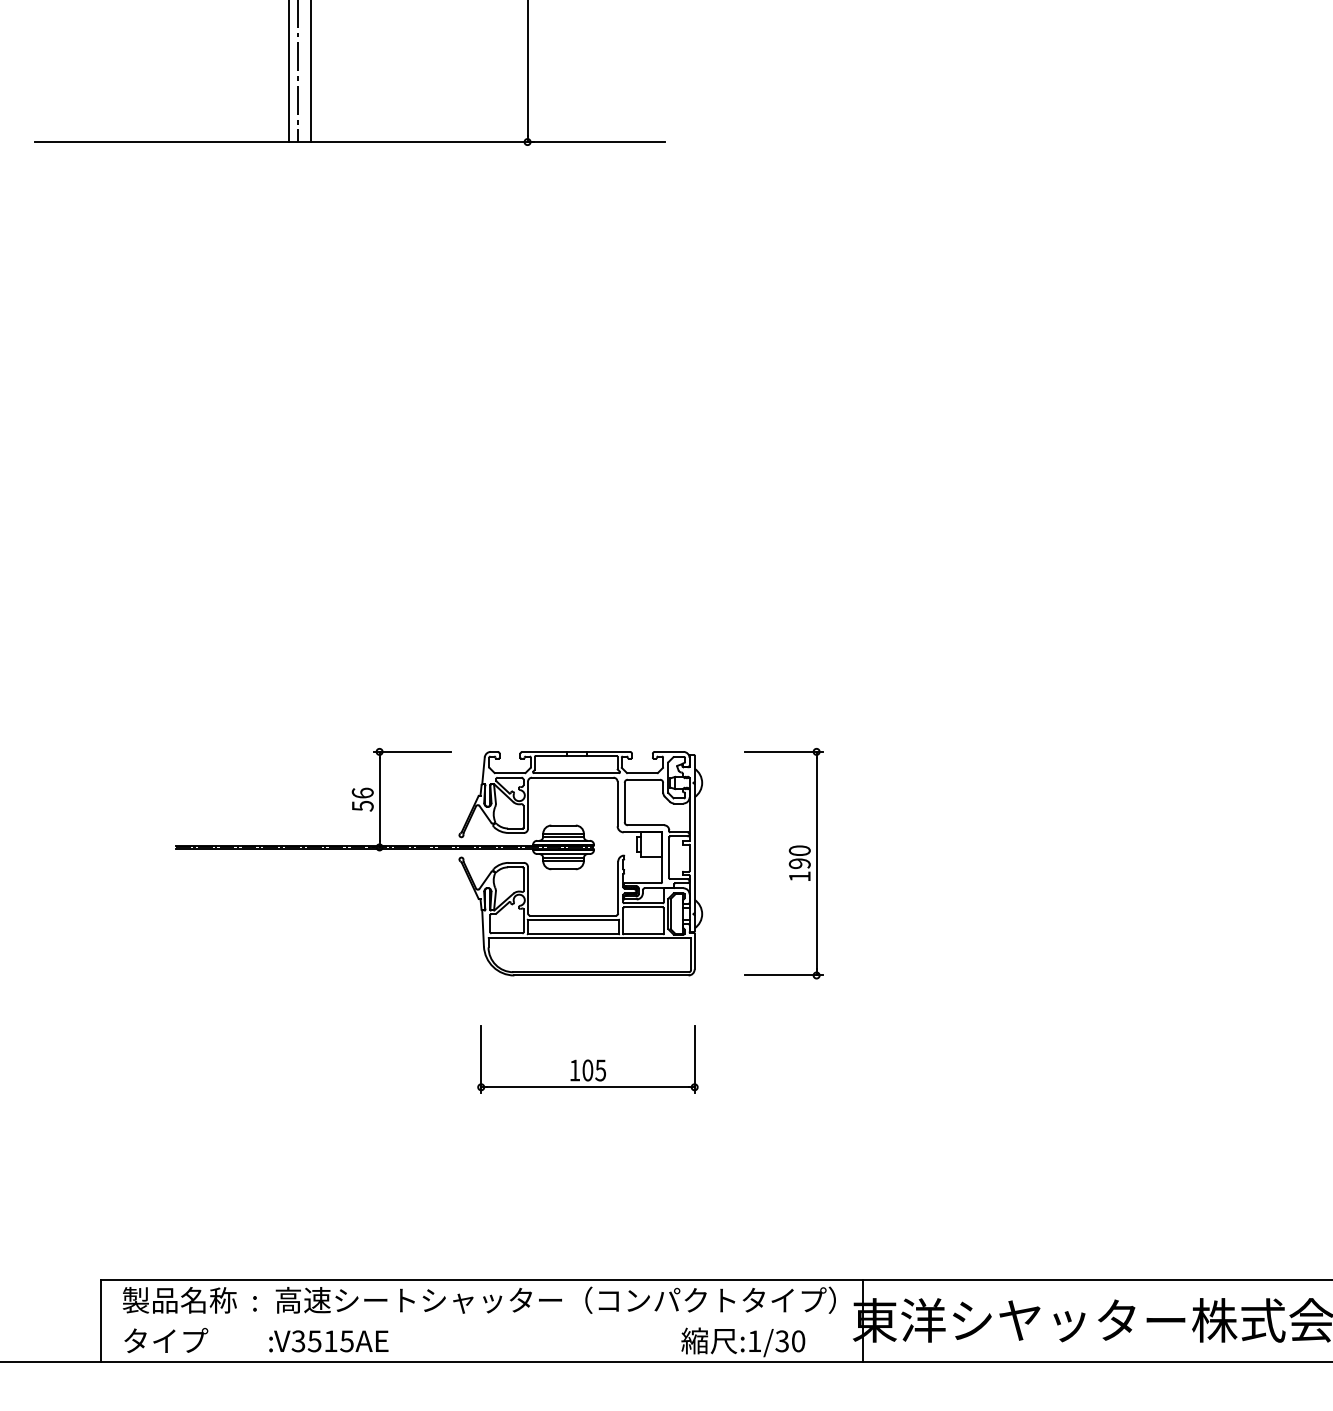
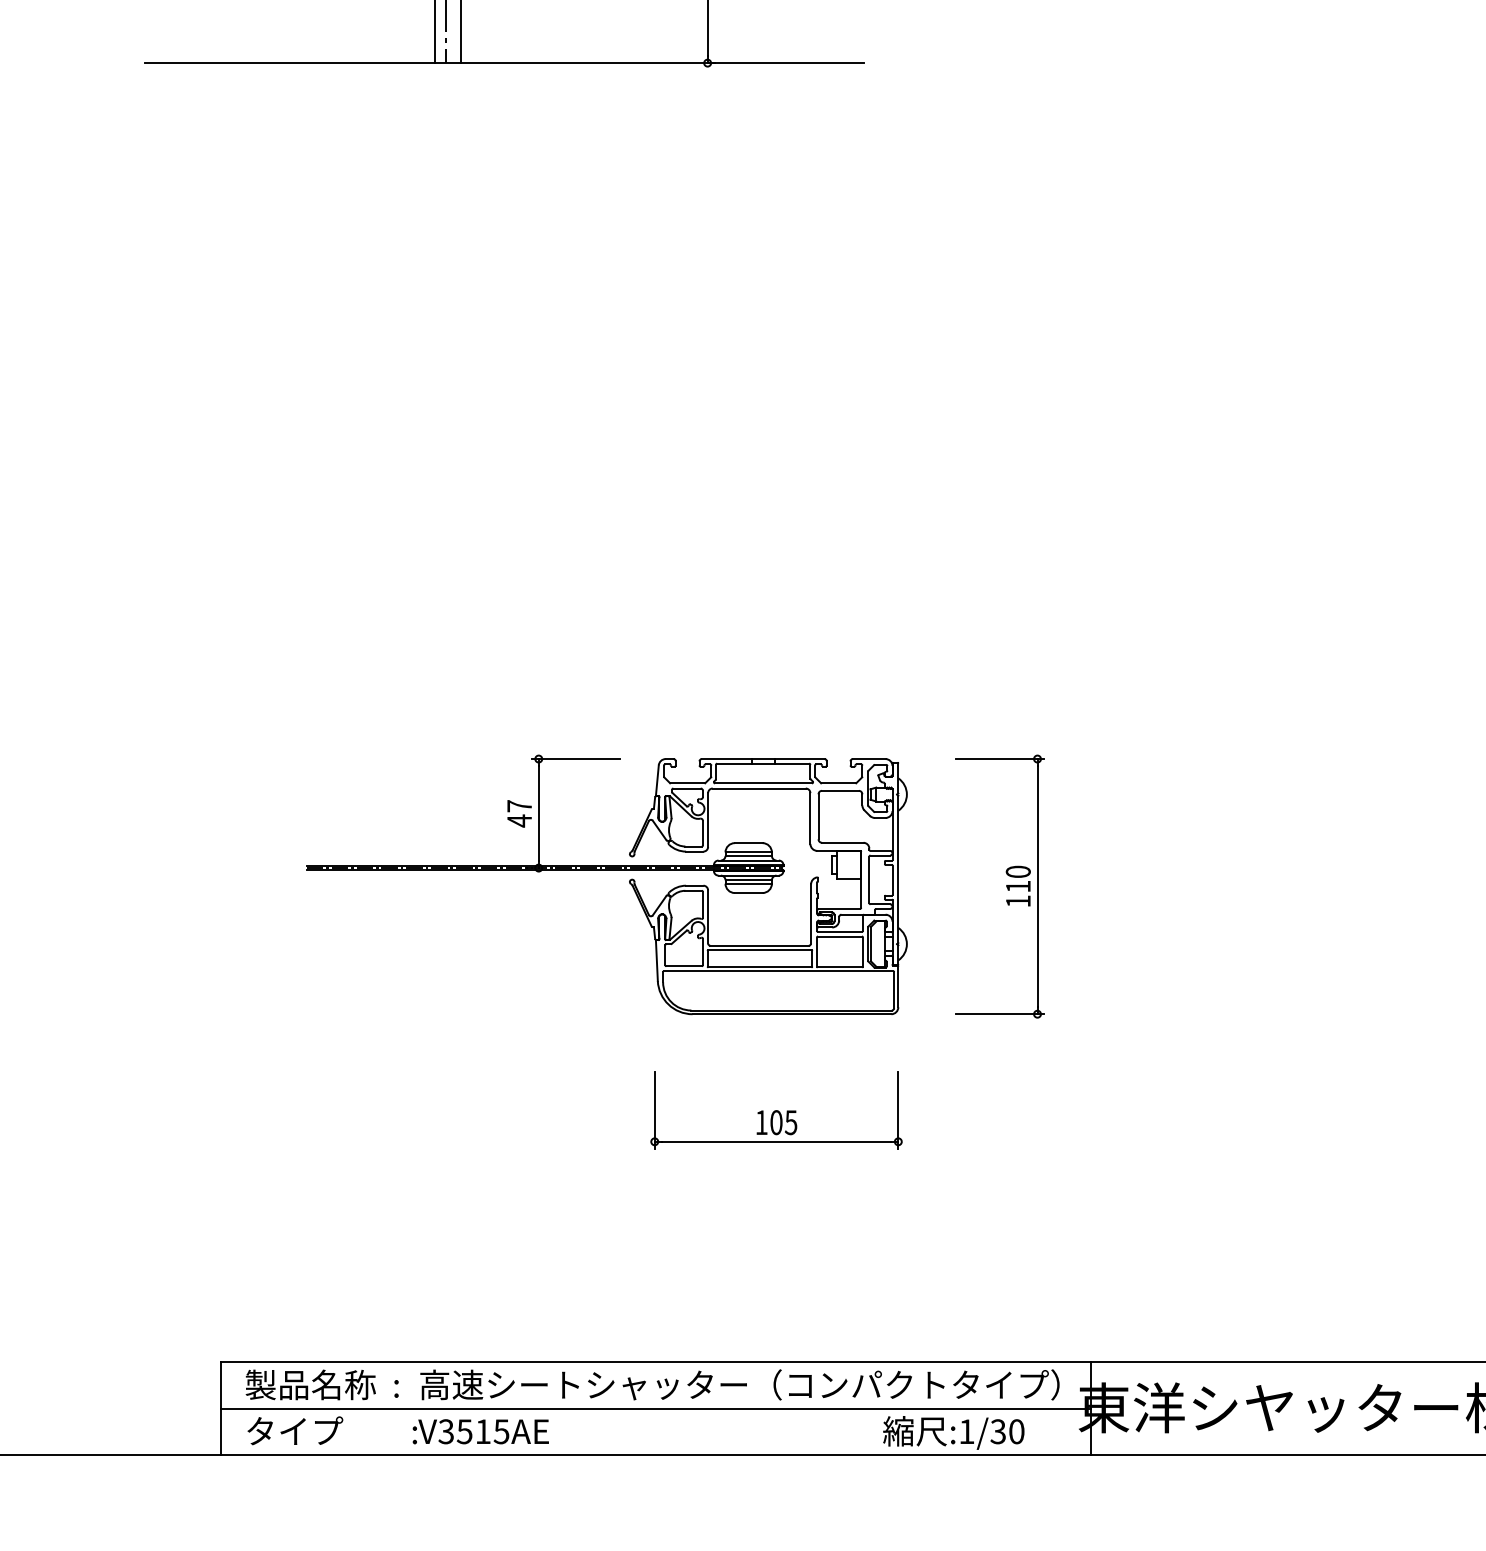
text: (362, 799) -> (519, 813), 56 -> 47
text: (799, 863) -> (1017, 886), 190 -> 110
line: (482, 1321) -> (656, 1409), added

